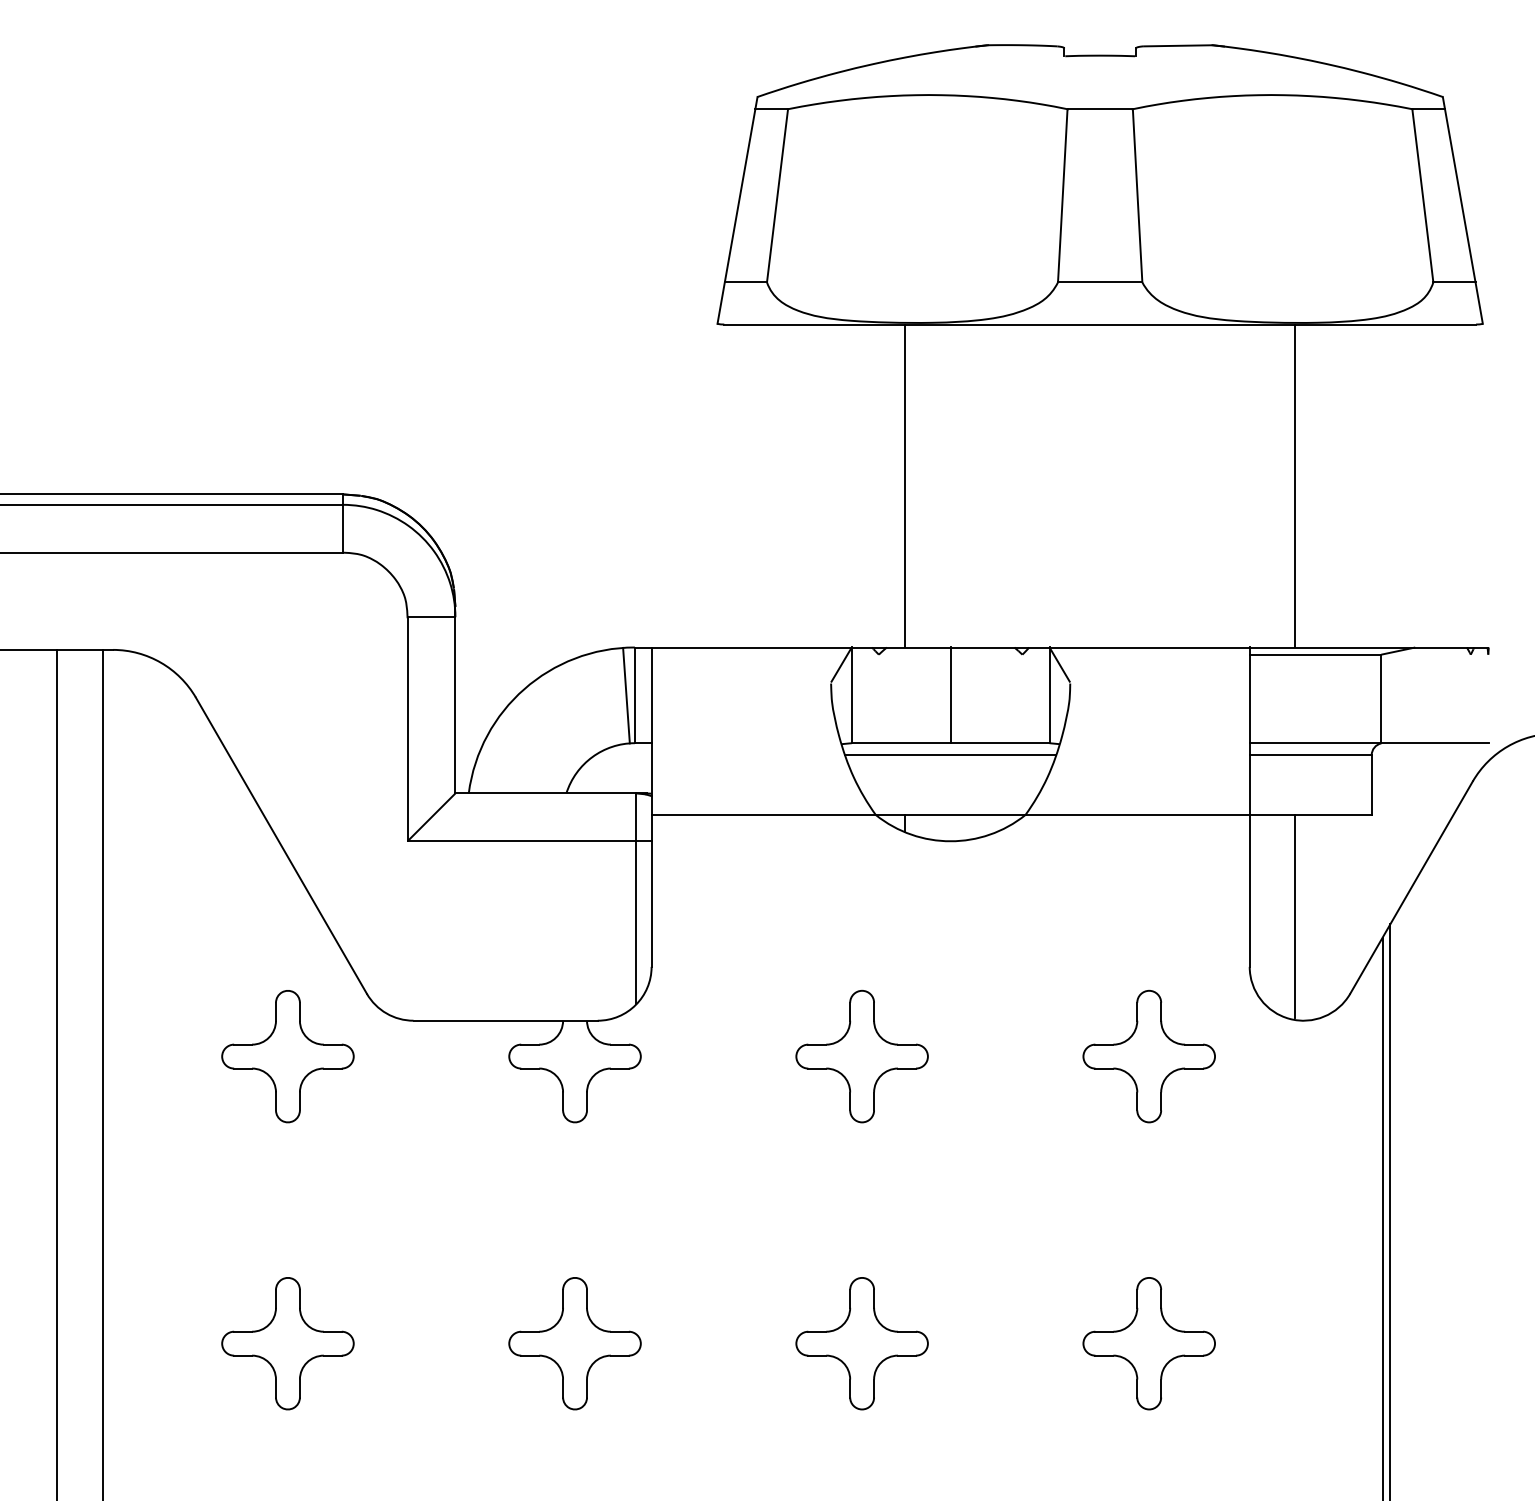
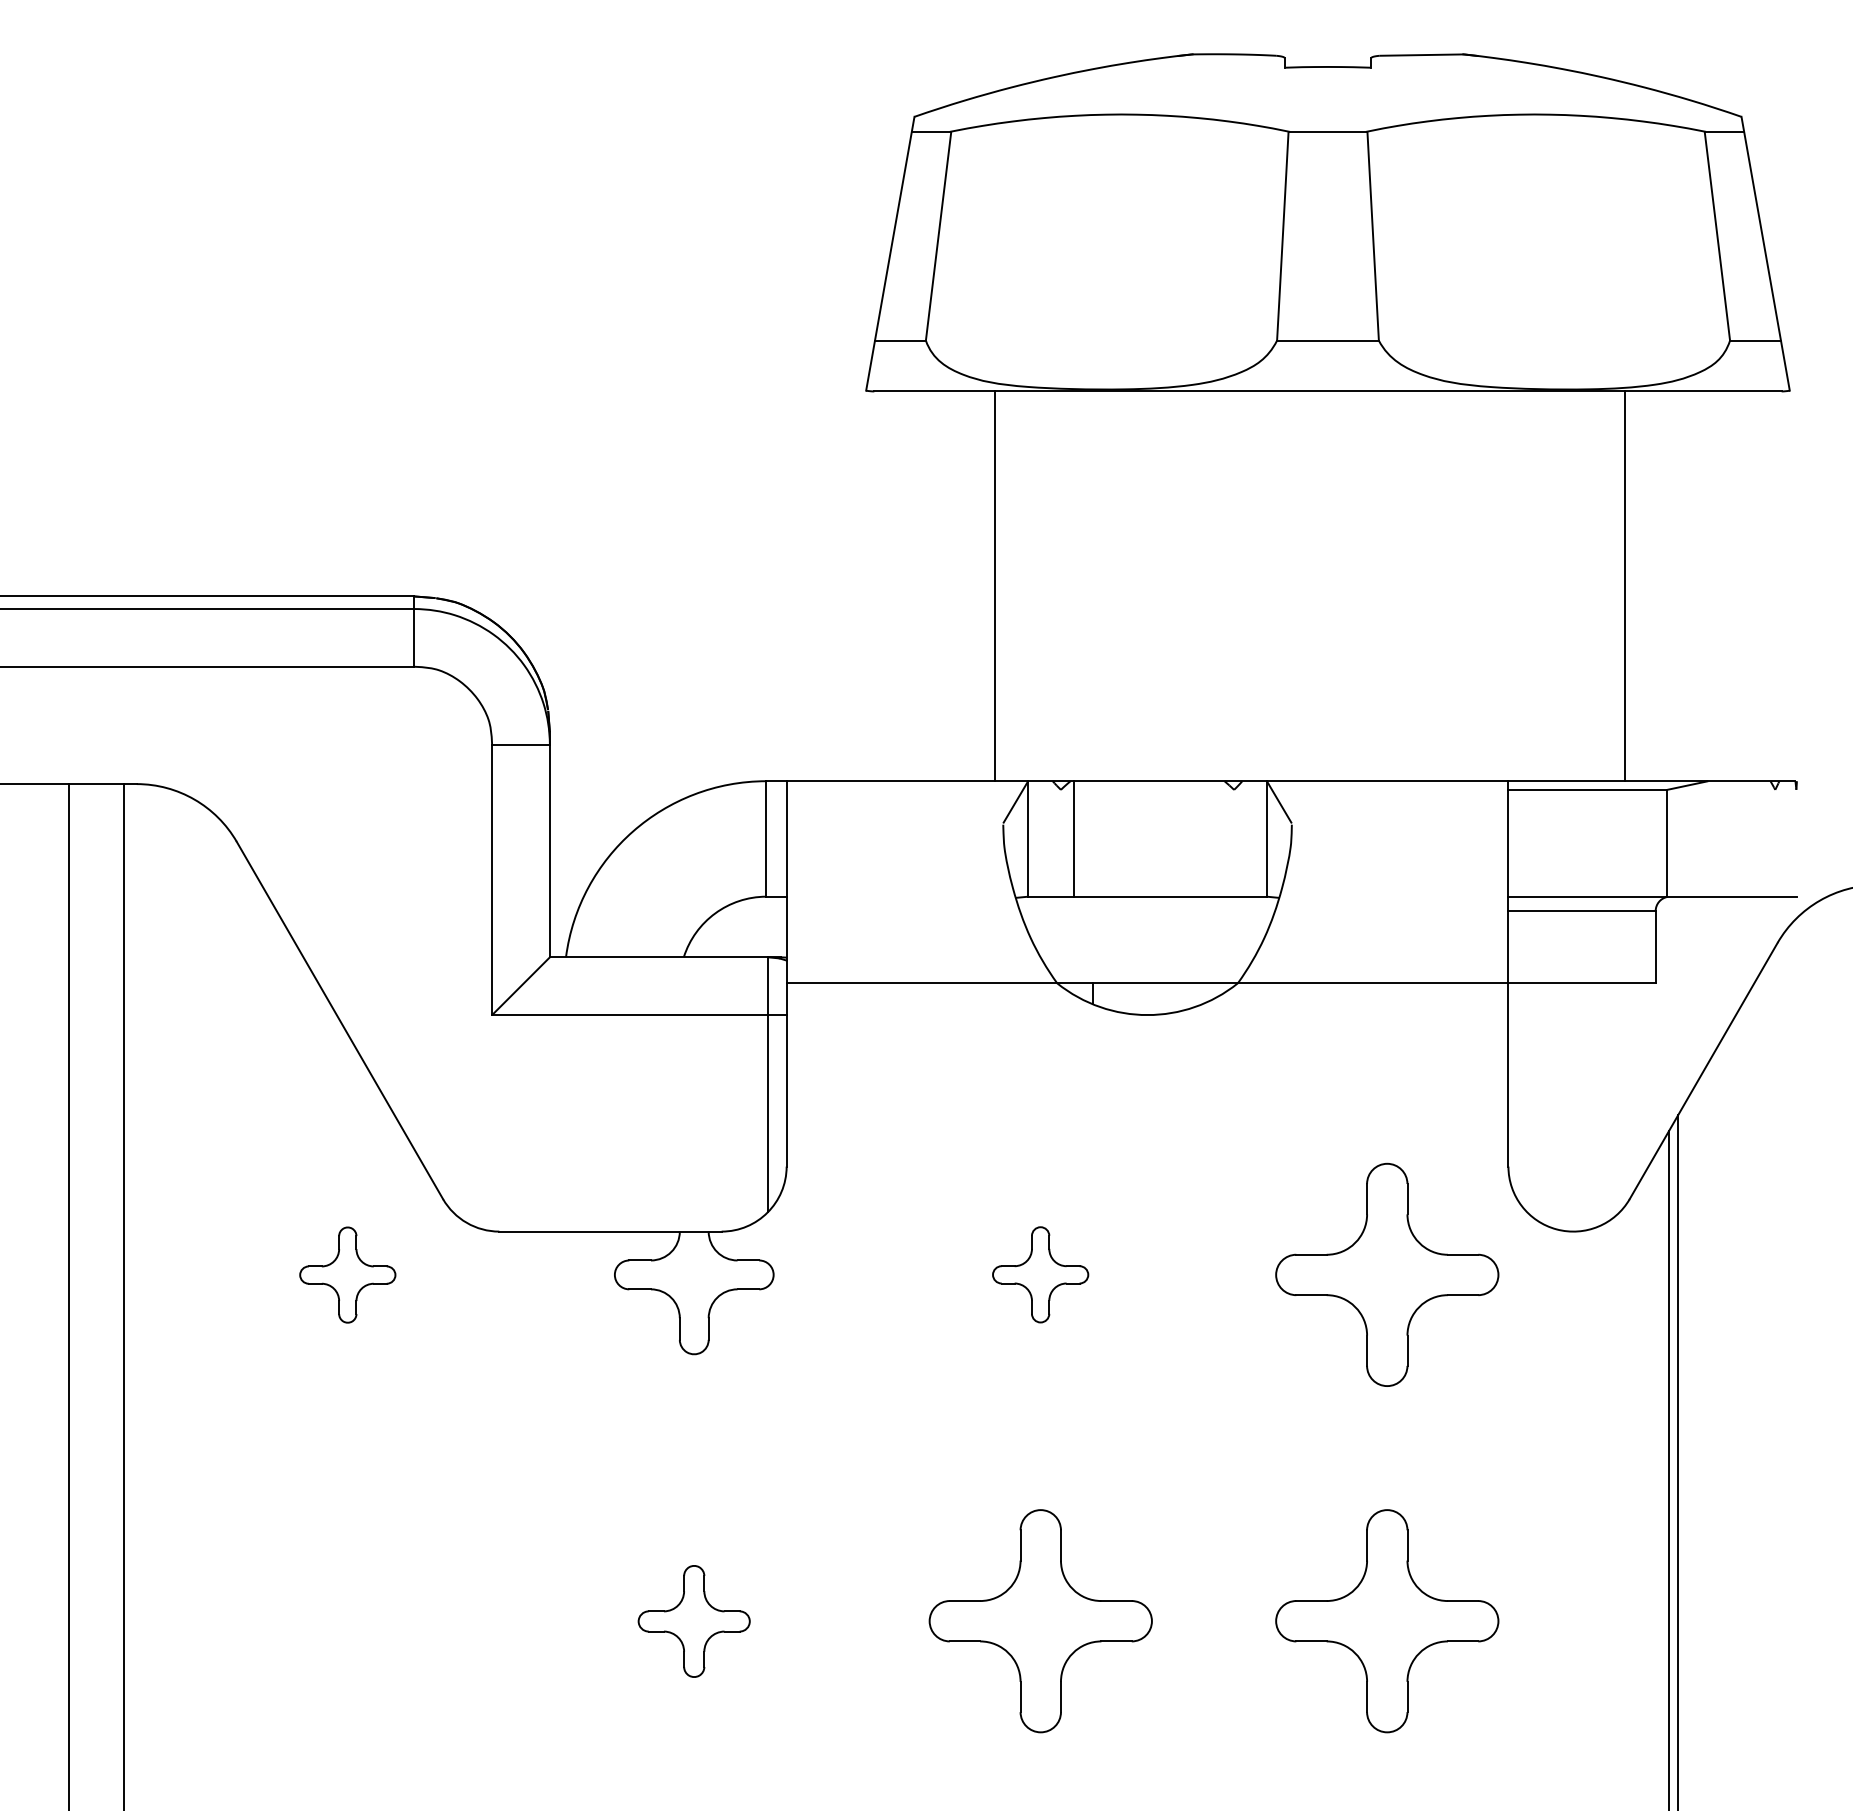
line: (905, 485) -> (995, 585), moved
line: (1295, 485) -> (1625, 585), moved
line: (626, 695) -> (756, 839), removed
line: (950, 695) -> (1073, 839), moved
line: (950, 755) -> (1147, 911), removed
line: (1295, 916) -> (1563, 1105), removed
part: (287, 1056) -> (347, 1274), size x0.6
part: (861, 1056) -> (1039, 1274), size x0.6
part: (1148, 1056) -> (1386, 1274), size x1.4
part: (287, 1343) -> (347, 1621), removed
part: (574, 1343) -> (693, 1621), size x0.7
part: (861, 1343) -> (1039, 1621), size x1.4
part: (1148, 1343) -> (1386, 1621), size x1.4

